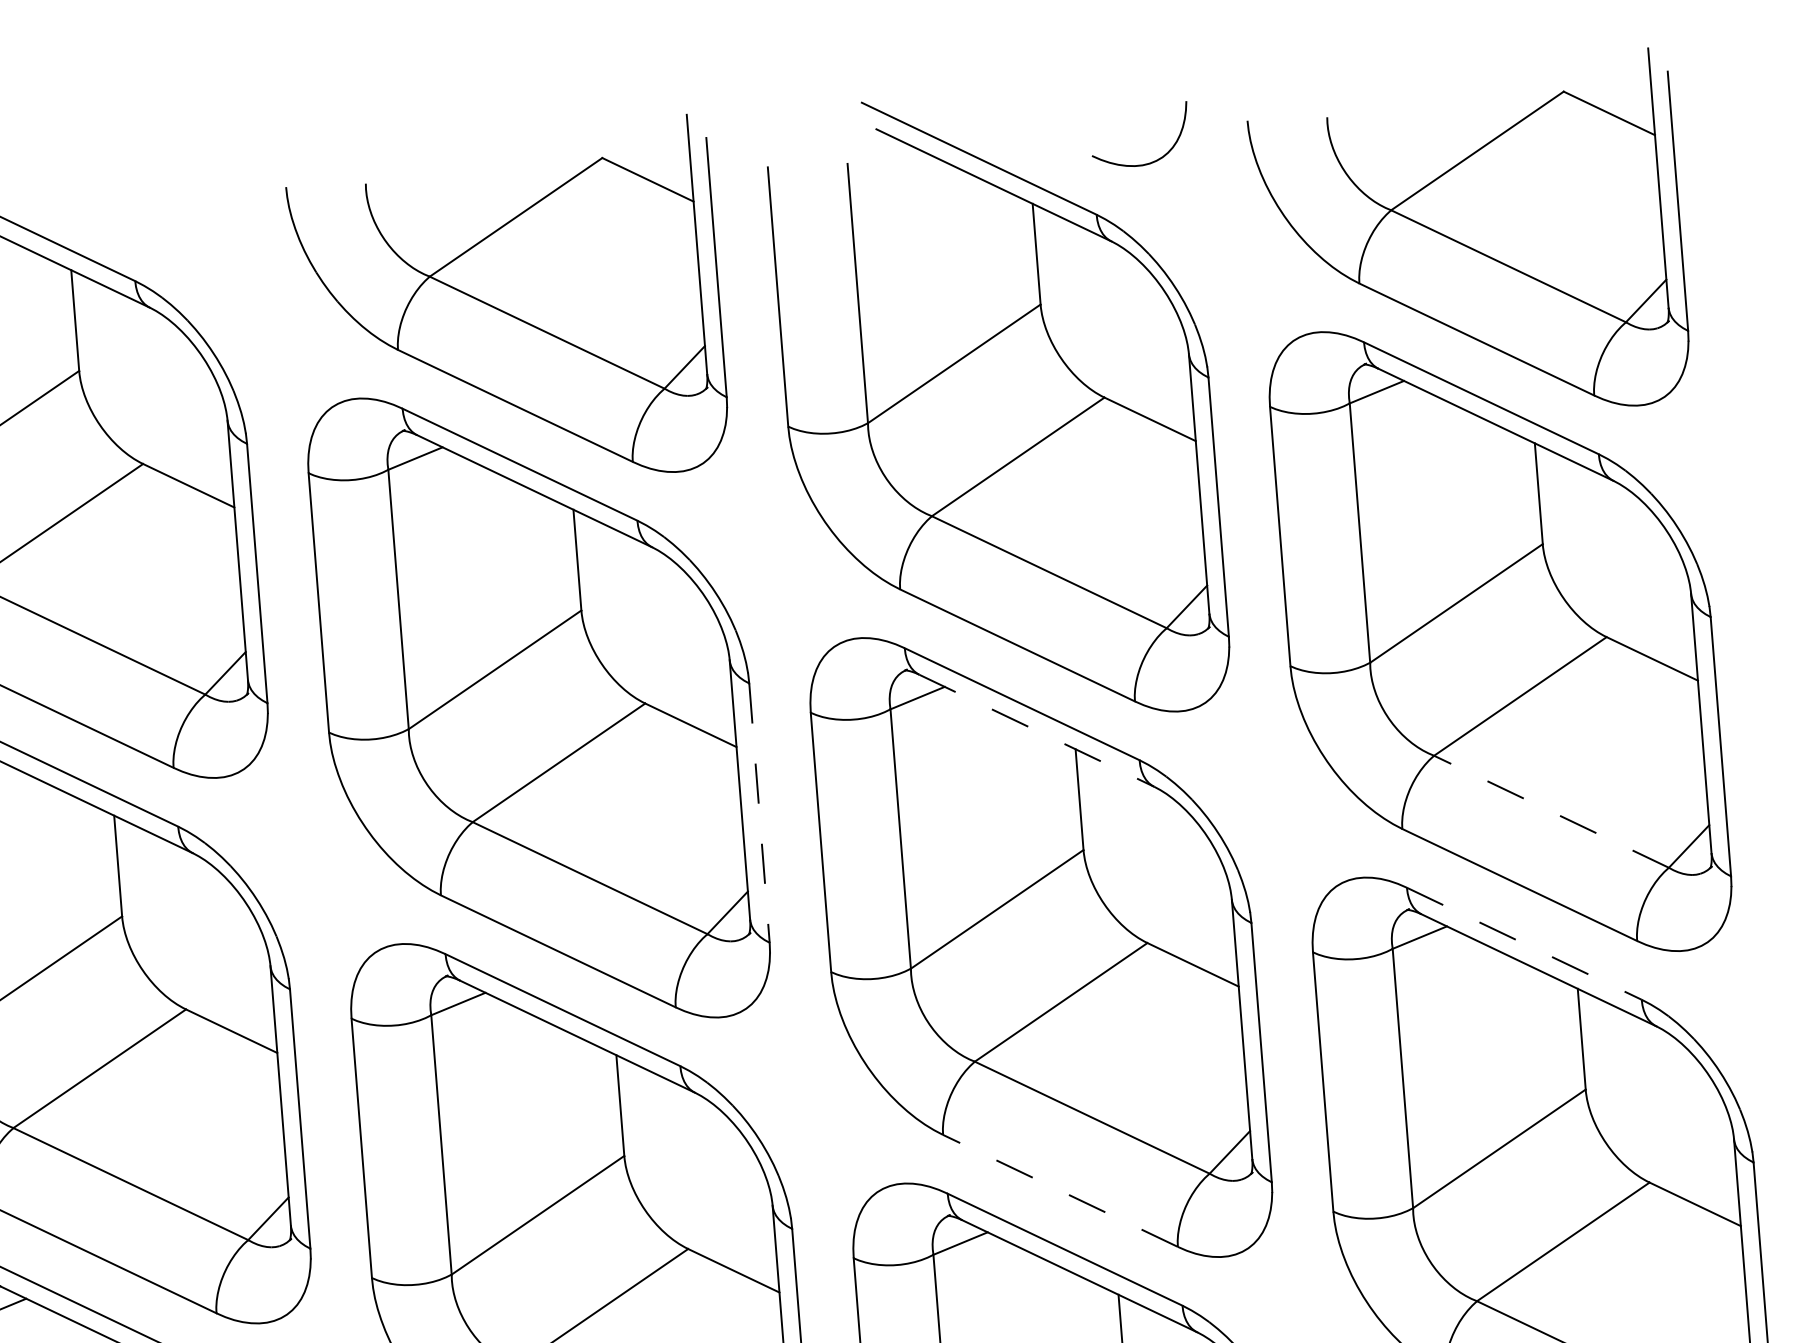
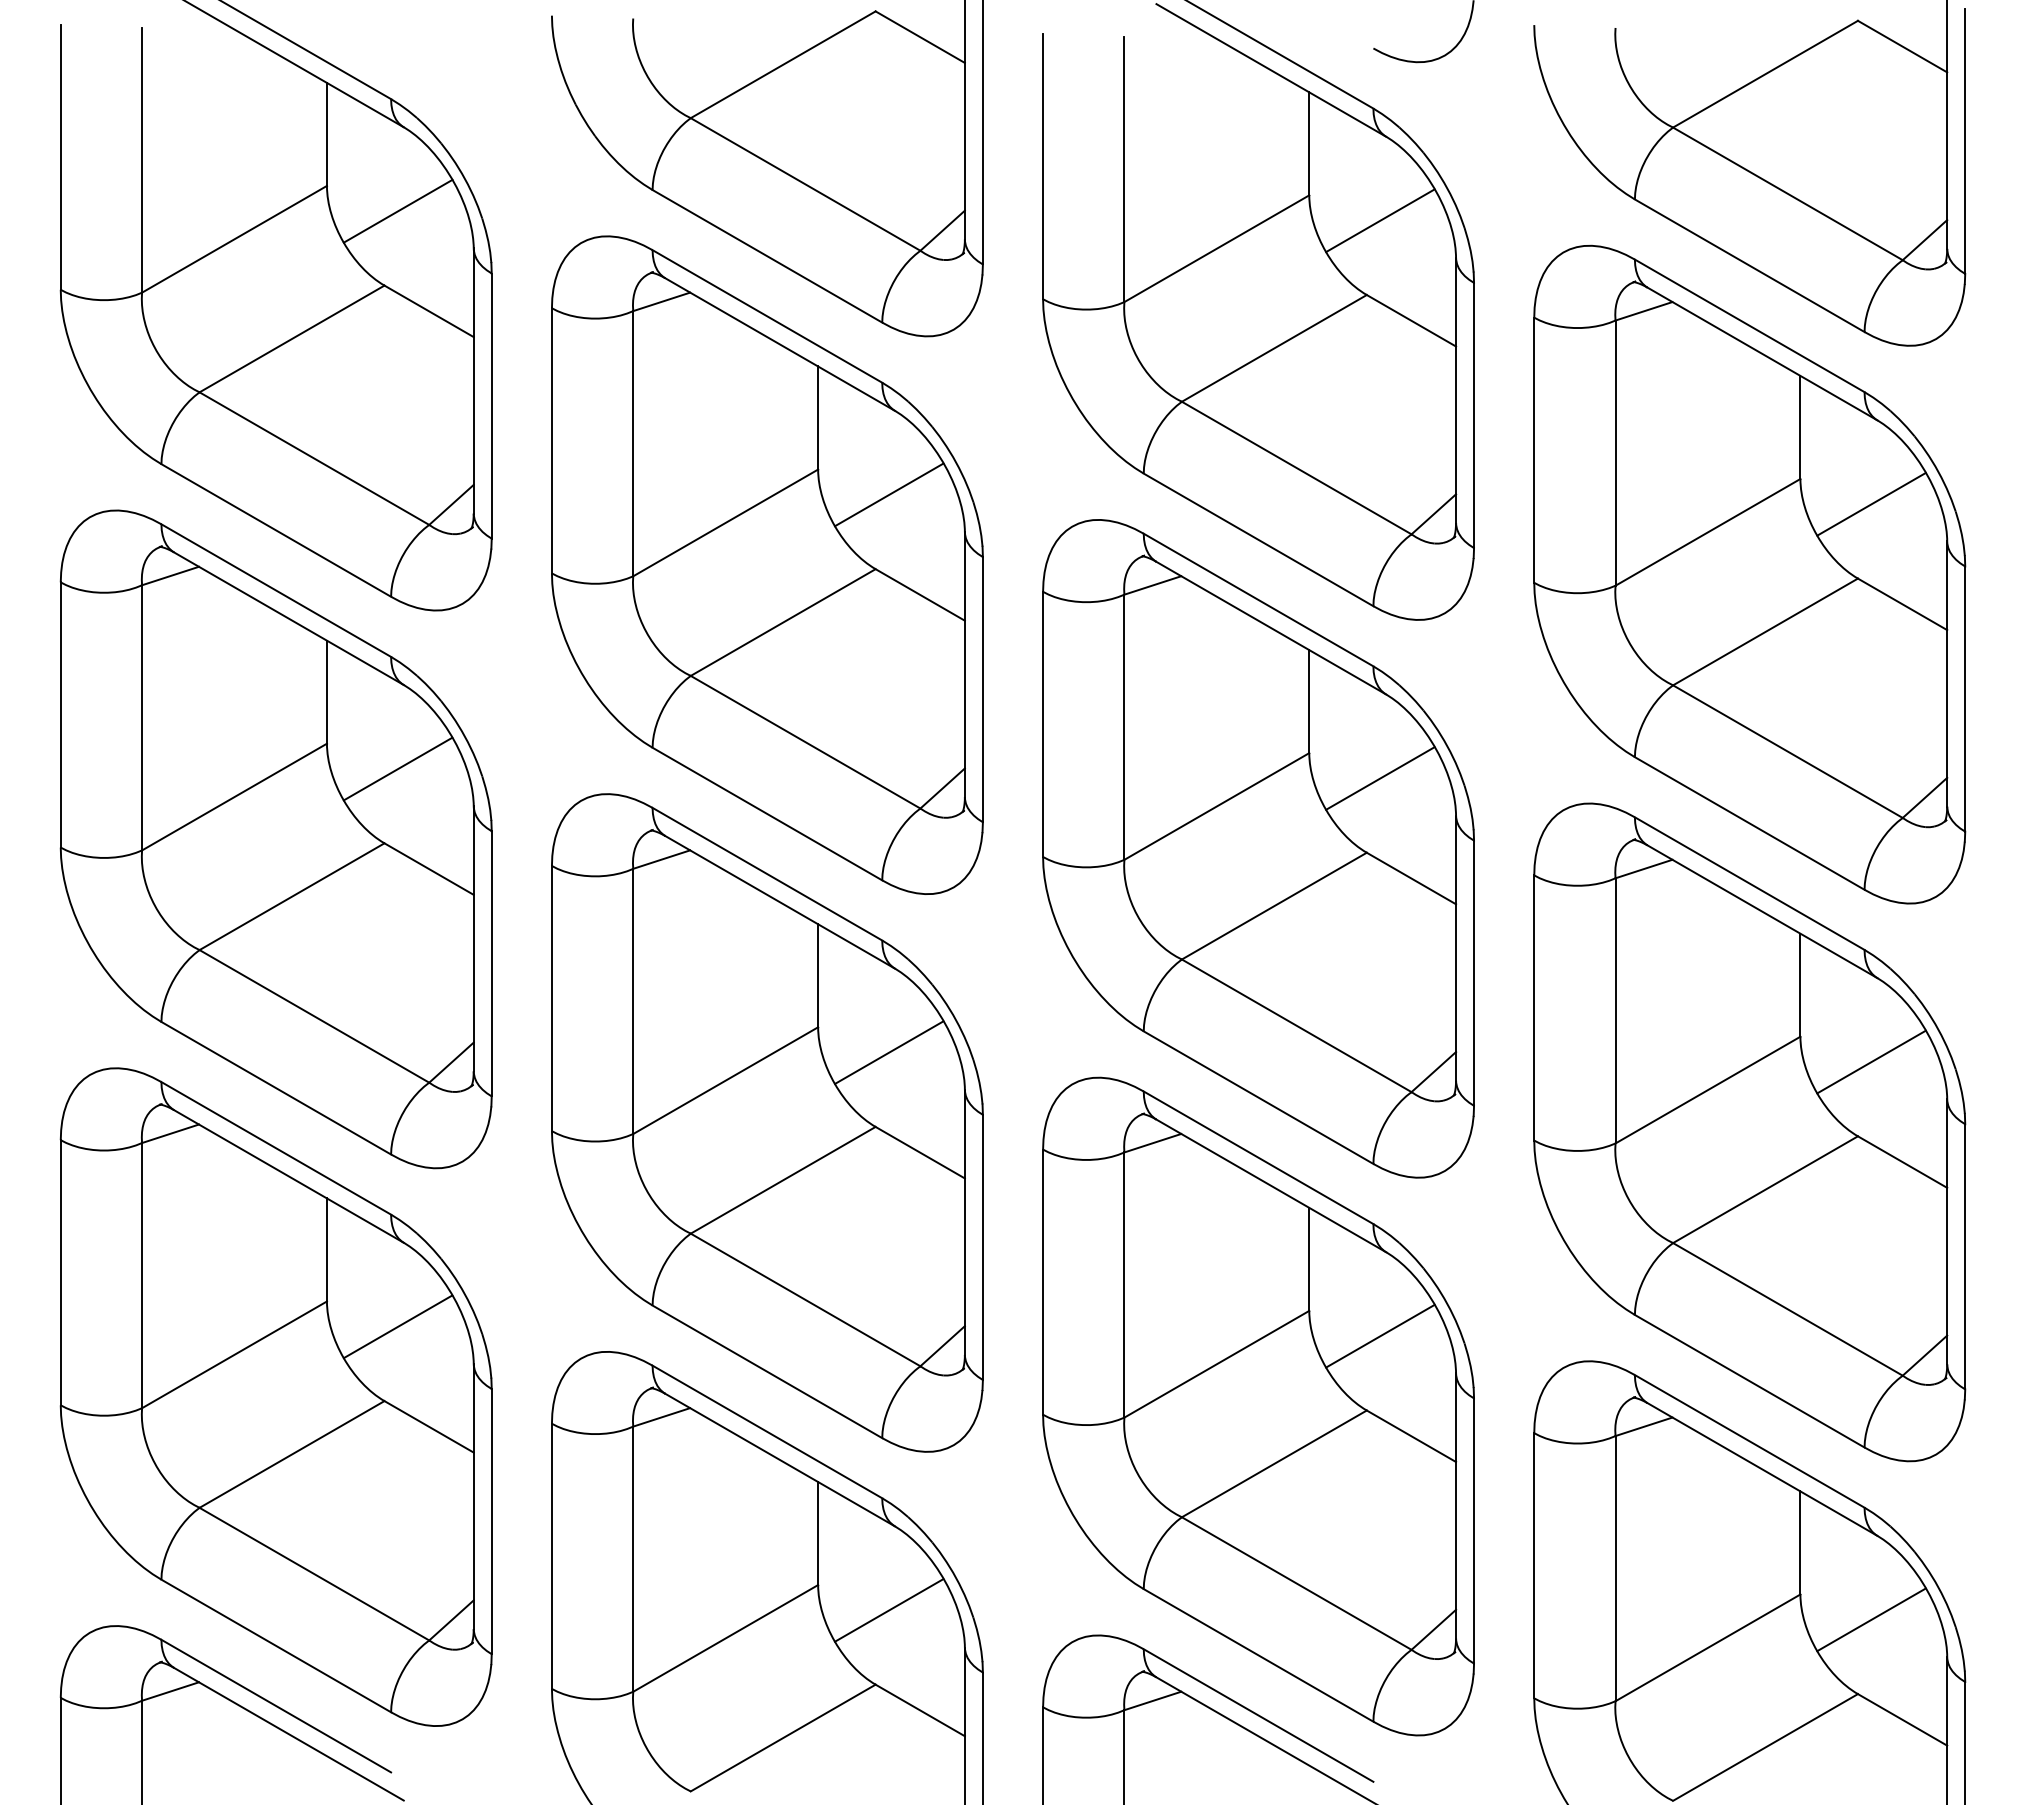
line: (1112, 323) -> (1380, 220), added
line: (150, 389) -> (397, 210), added
line: (1614, 563) -> (1871, 504), added
line: (652, 629) -> (888, 494), added
line: (1037, 731) -> (1271, 628), dashed -> solid
line: (1551, 811) -> (1787, 751), dashed -> solid
line: (759, 812) -> (982, 689), dashed -> solid
line: (1155, 869) -> (1380, 778), added
line: (193, 935) -> (397, 768), added
line: (1524, 943) -> (1749, 883), dashed -> solid
line: (1657, 1108) -> (1871, 1061), added
line: (695, 1175) -> (888, 1052), added
line: (1060, 1190) -> (1258, 1097), dashed -> solid

